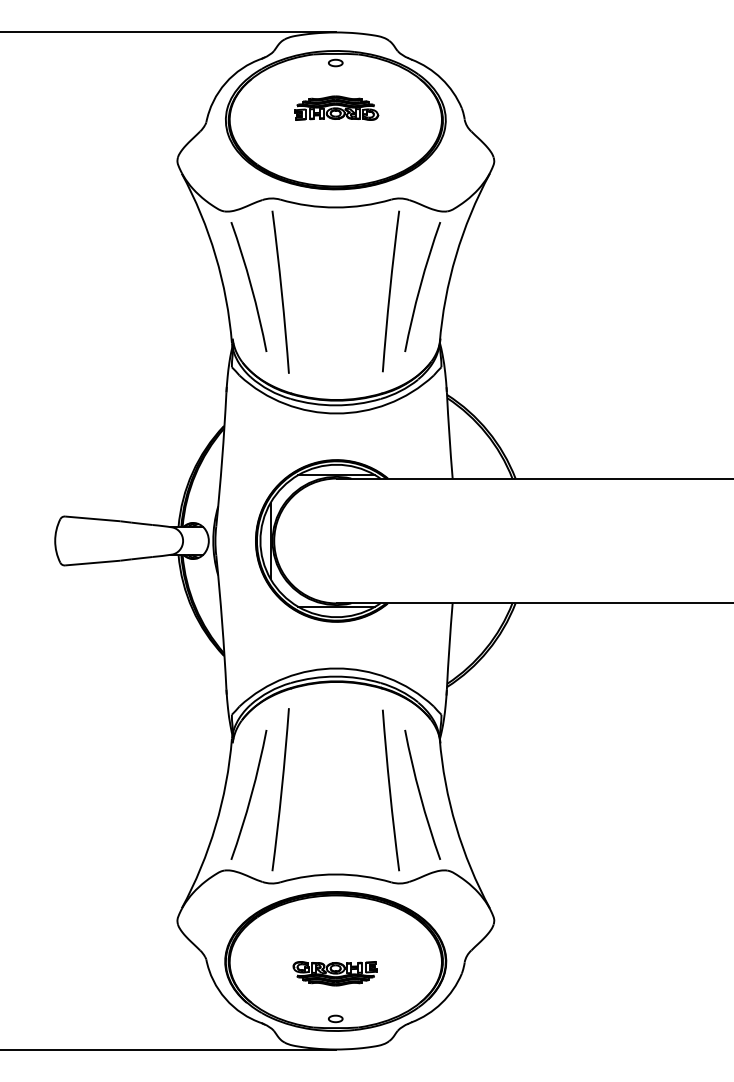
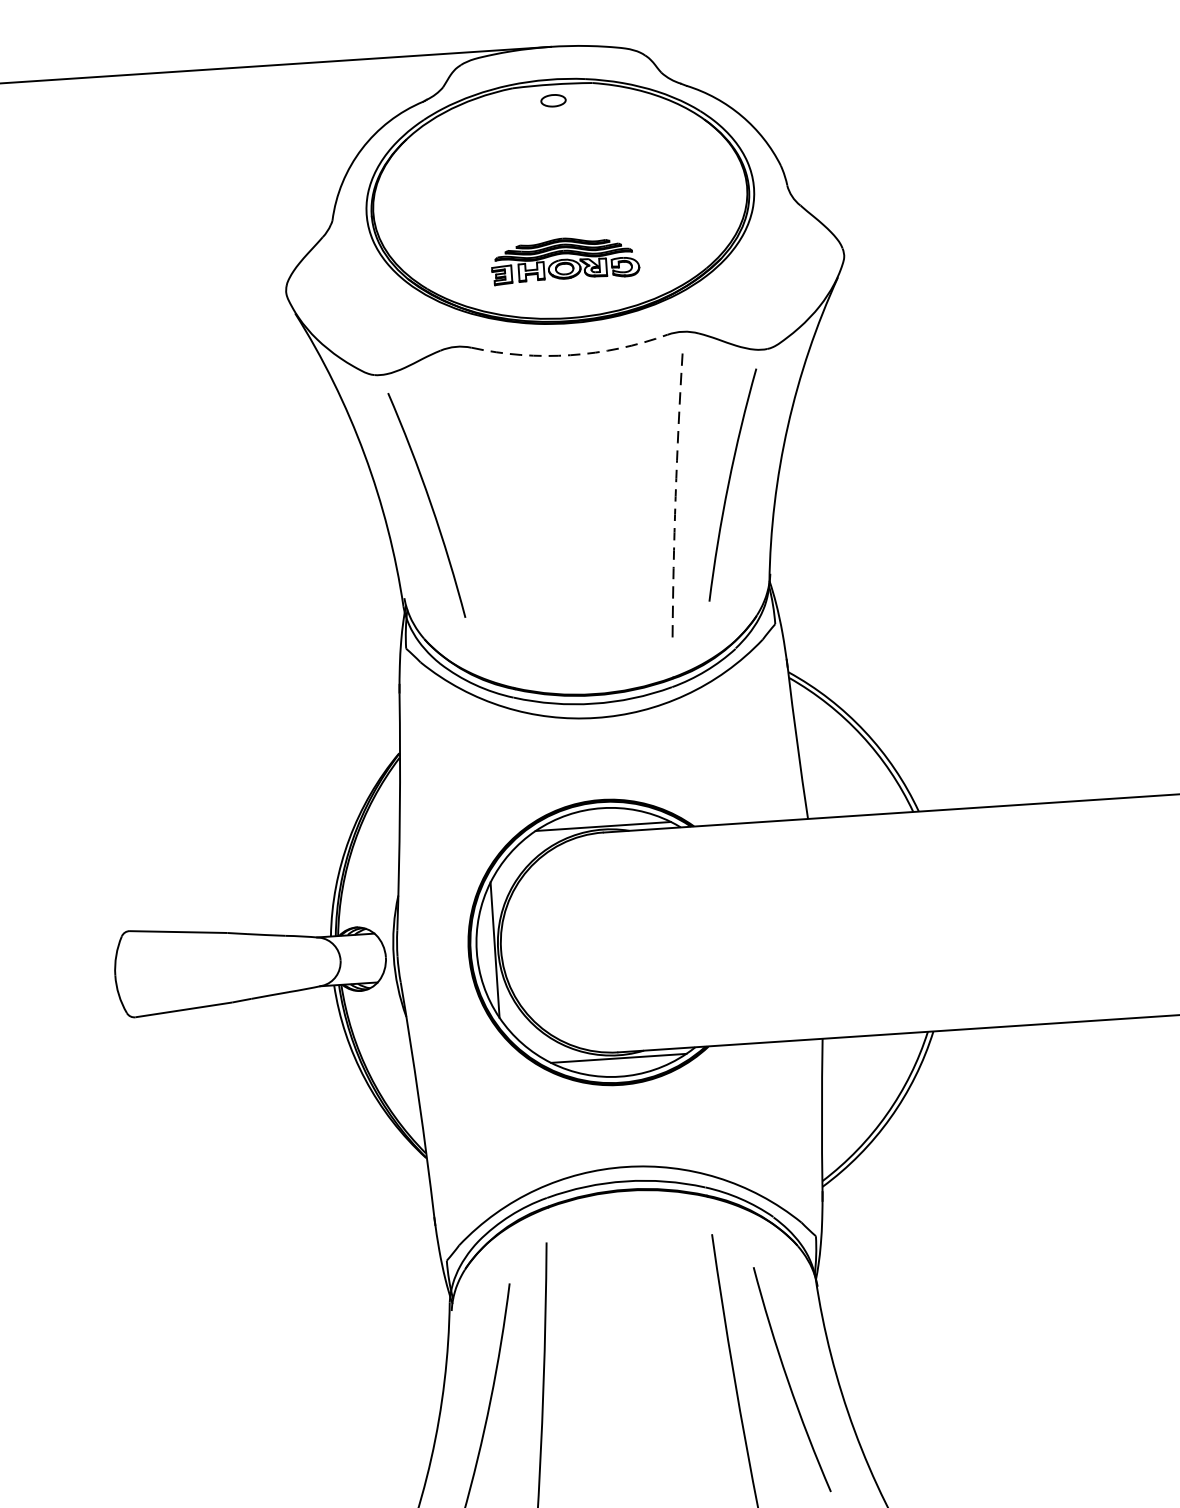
part: (336, 107) -> (565, 258), moved
arc: (335, 207) -> (569, 355), solid -> dashed
arc: (280, 291) -> (482, 509), removed
arc: (389, 291) -> (674, 496), solid -> dashed

